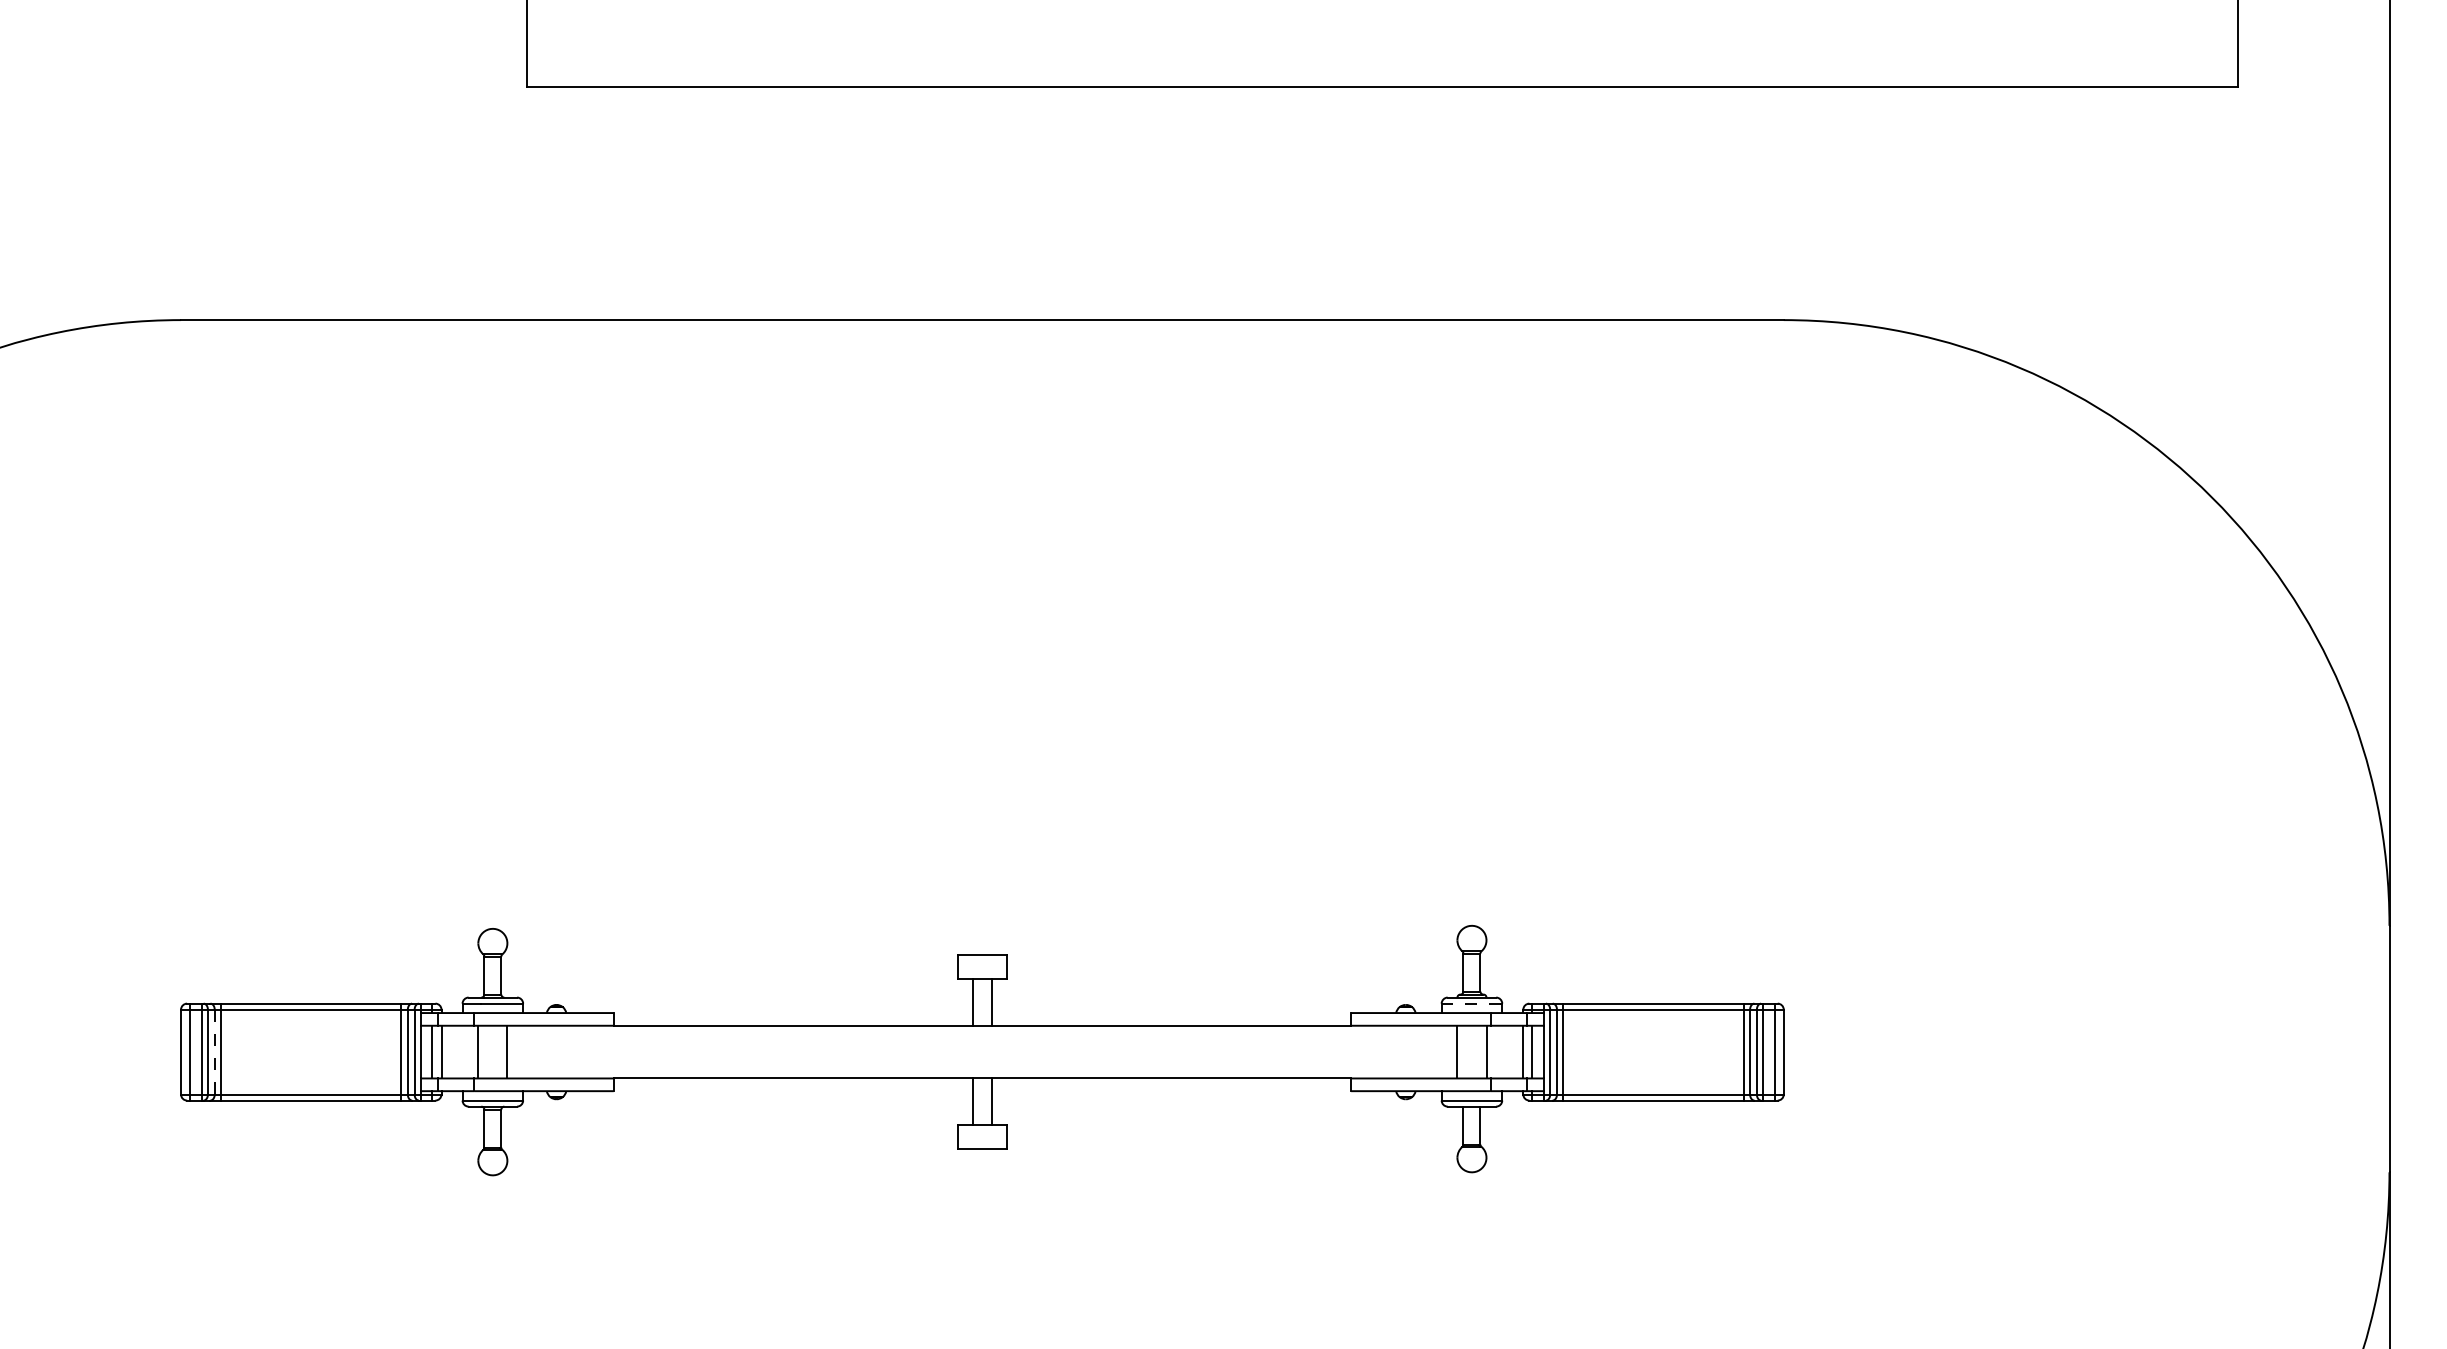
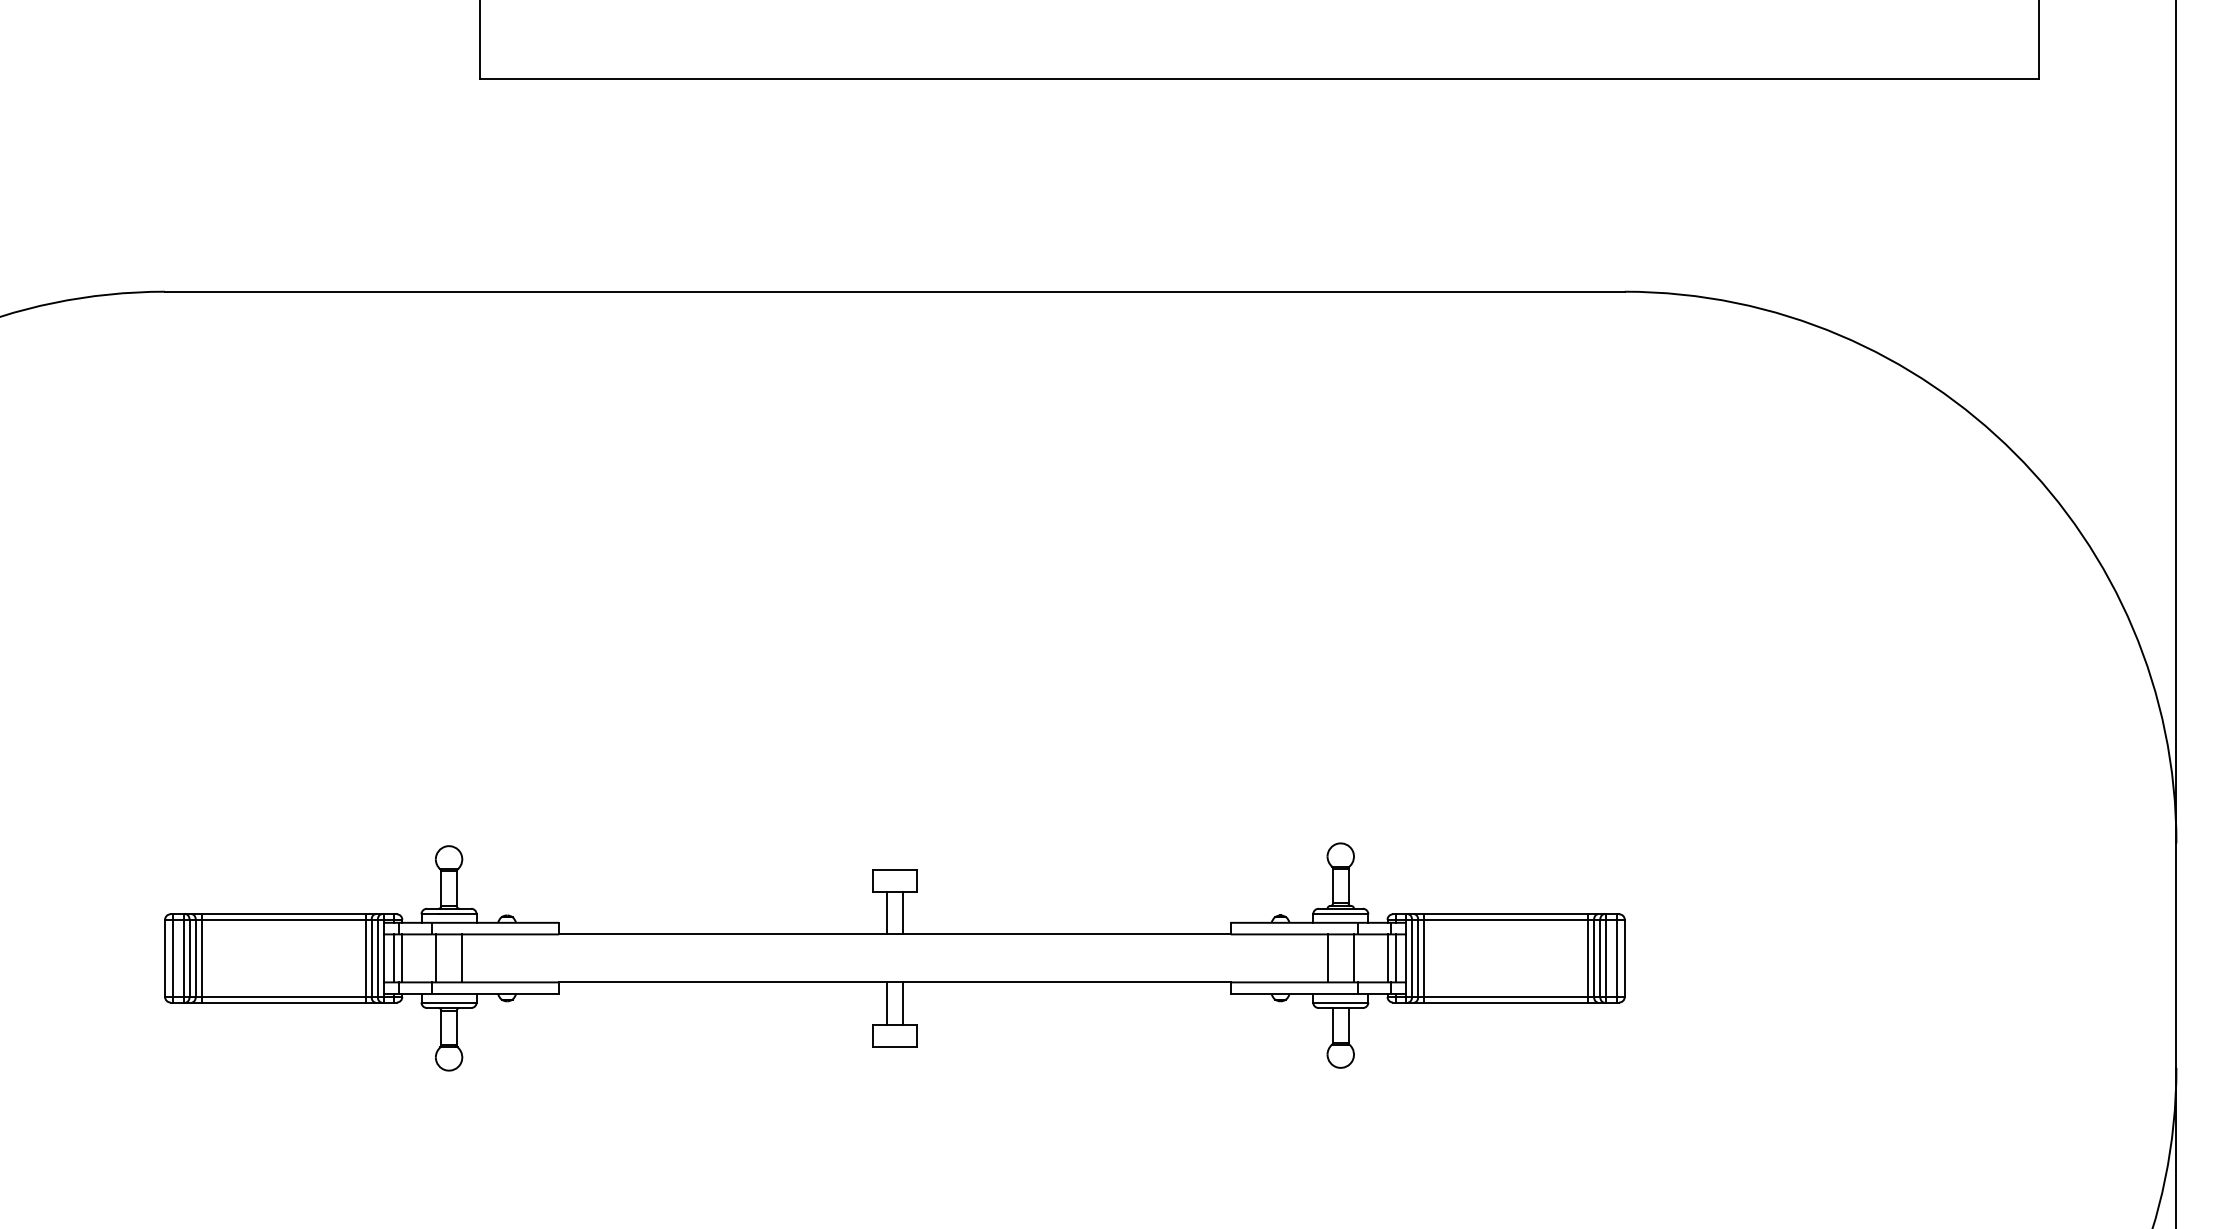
line: (1470, 1003) -> (1339, 914), dashed -> solid
line: (214, 1052) -> (195, 958), dashed -> solid

